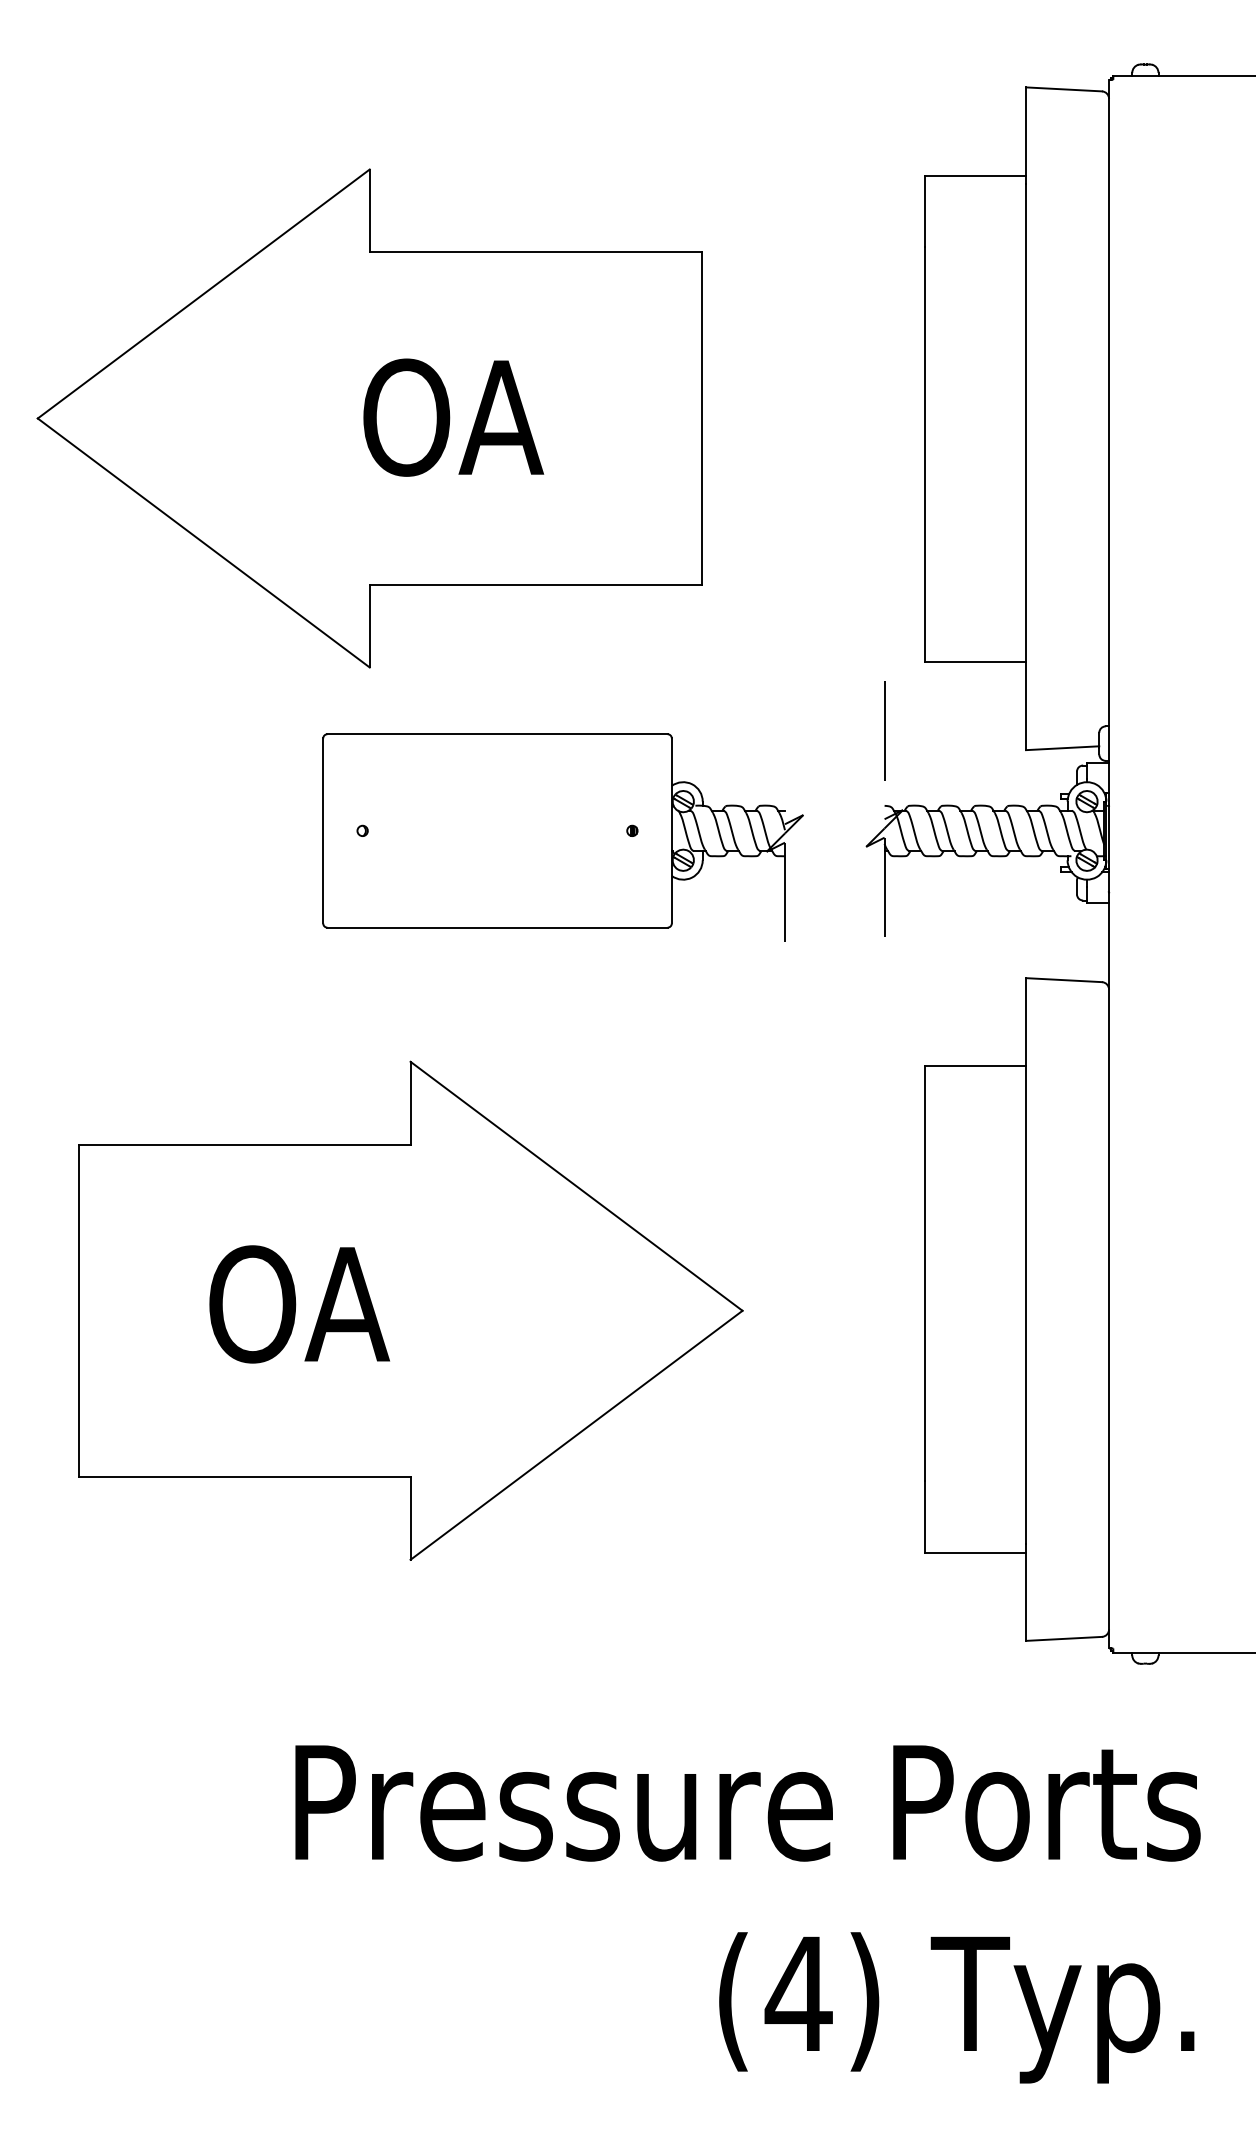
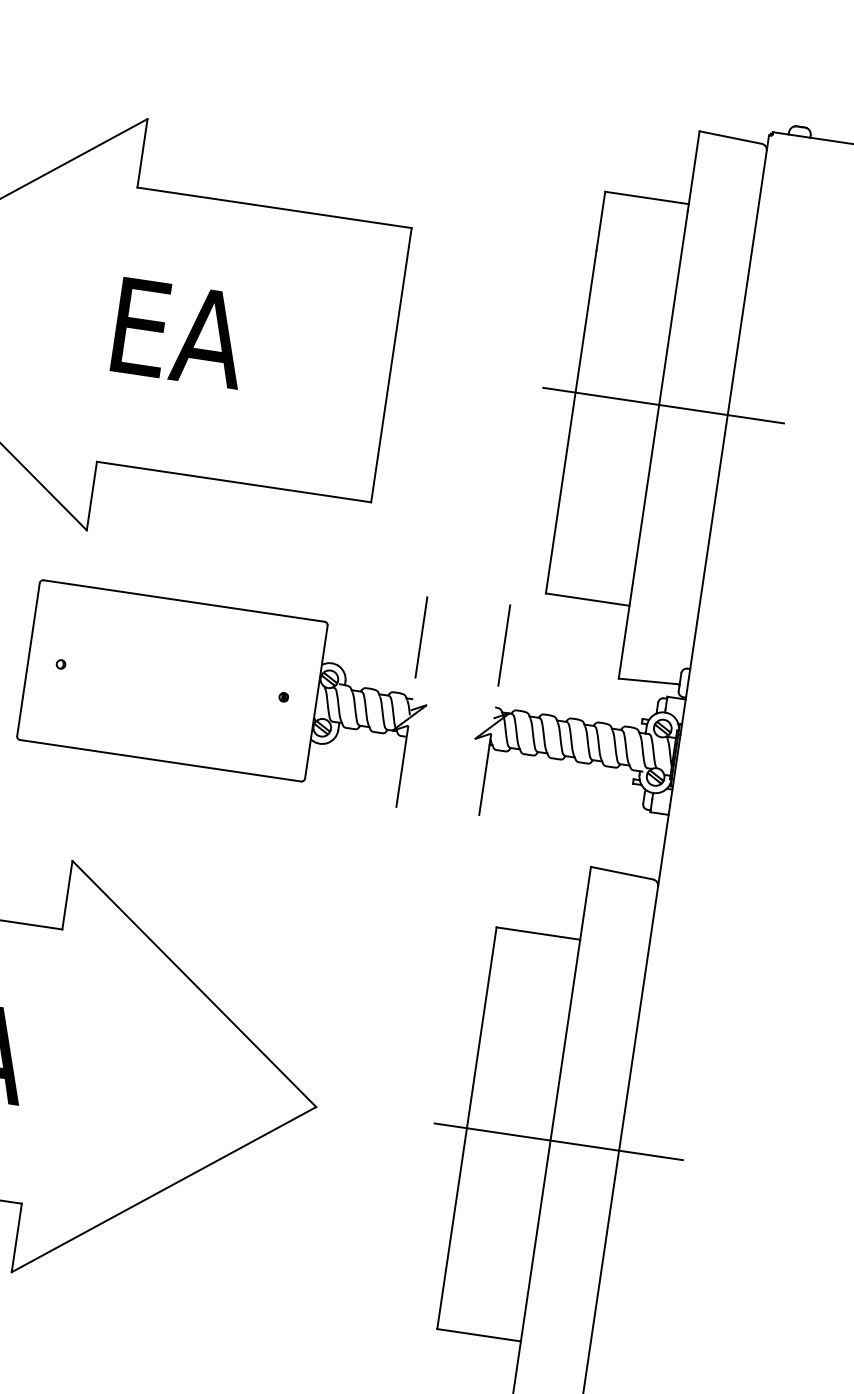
text: (453, 417) -> (186, 334), OA -> EA
line: (1031, 418) -> (663, 405), added
line: (784, 735) -> (421, 637), added
line: (1035, 1309) -> (558, 1141), added

